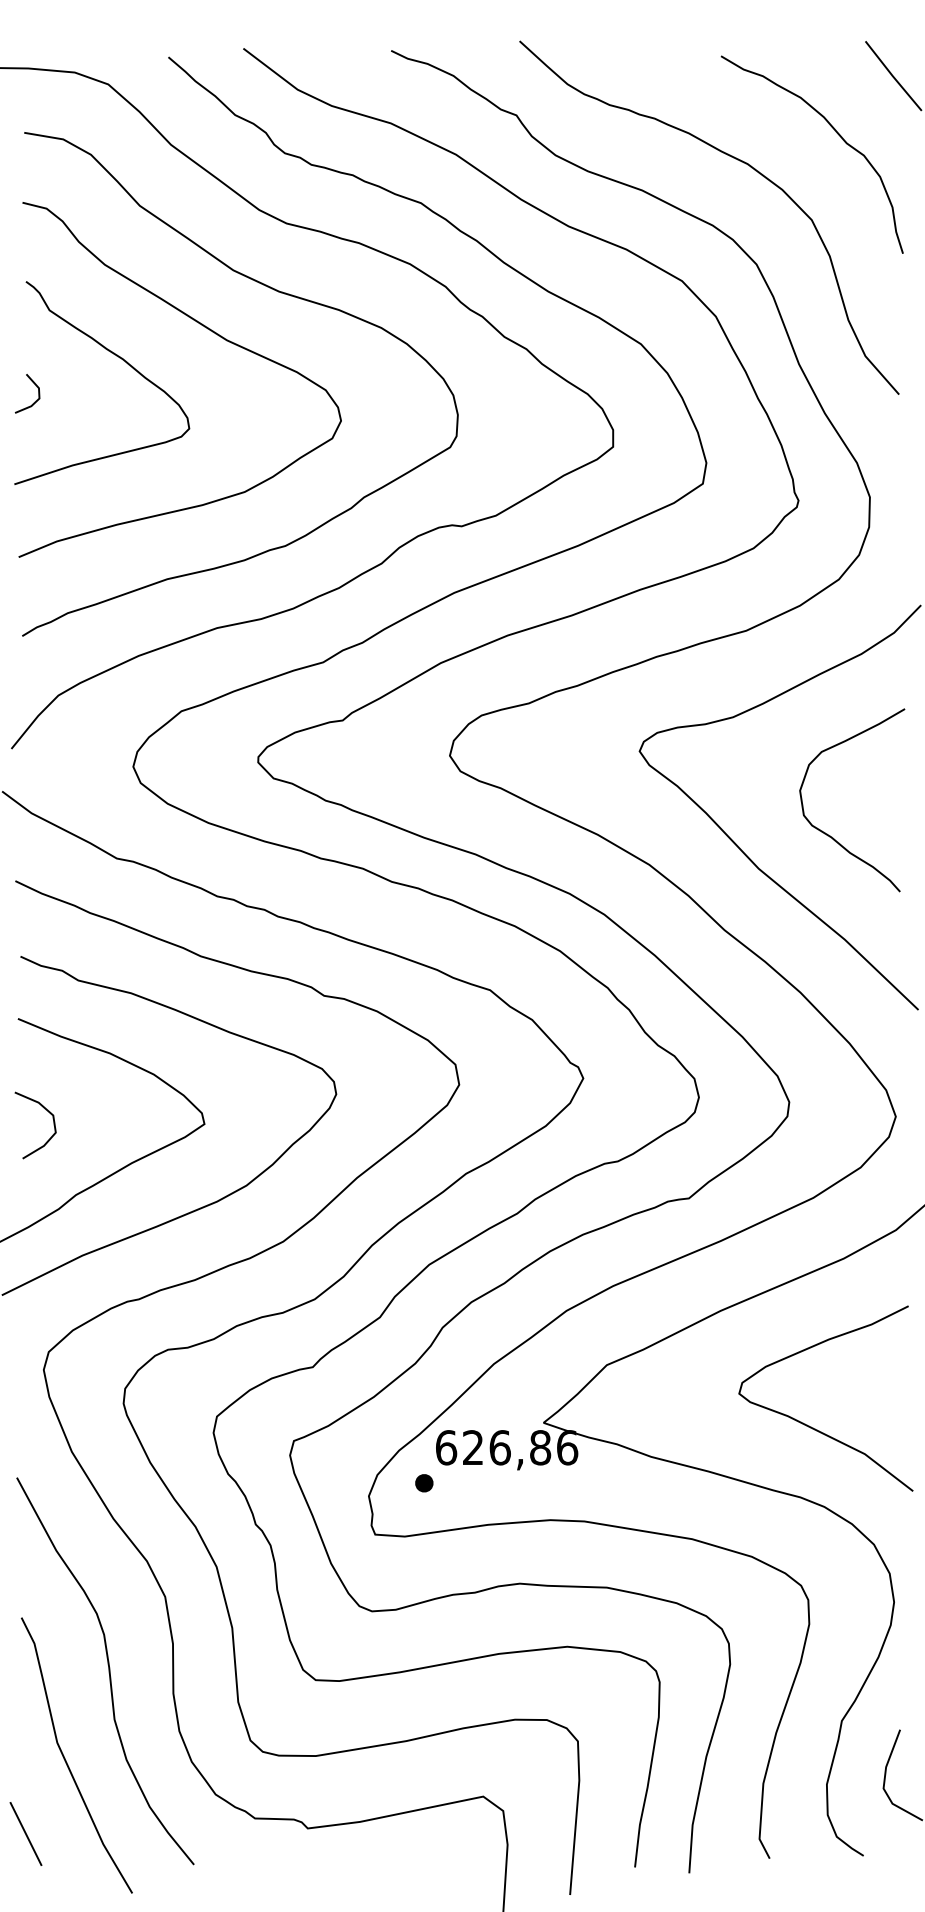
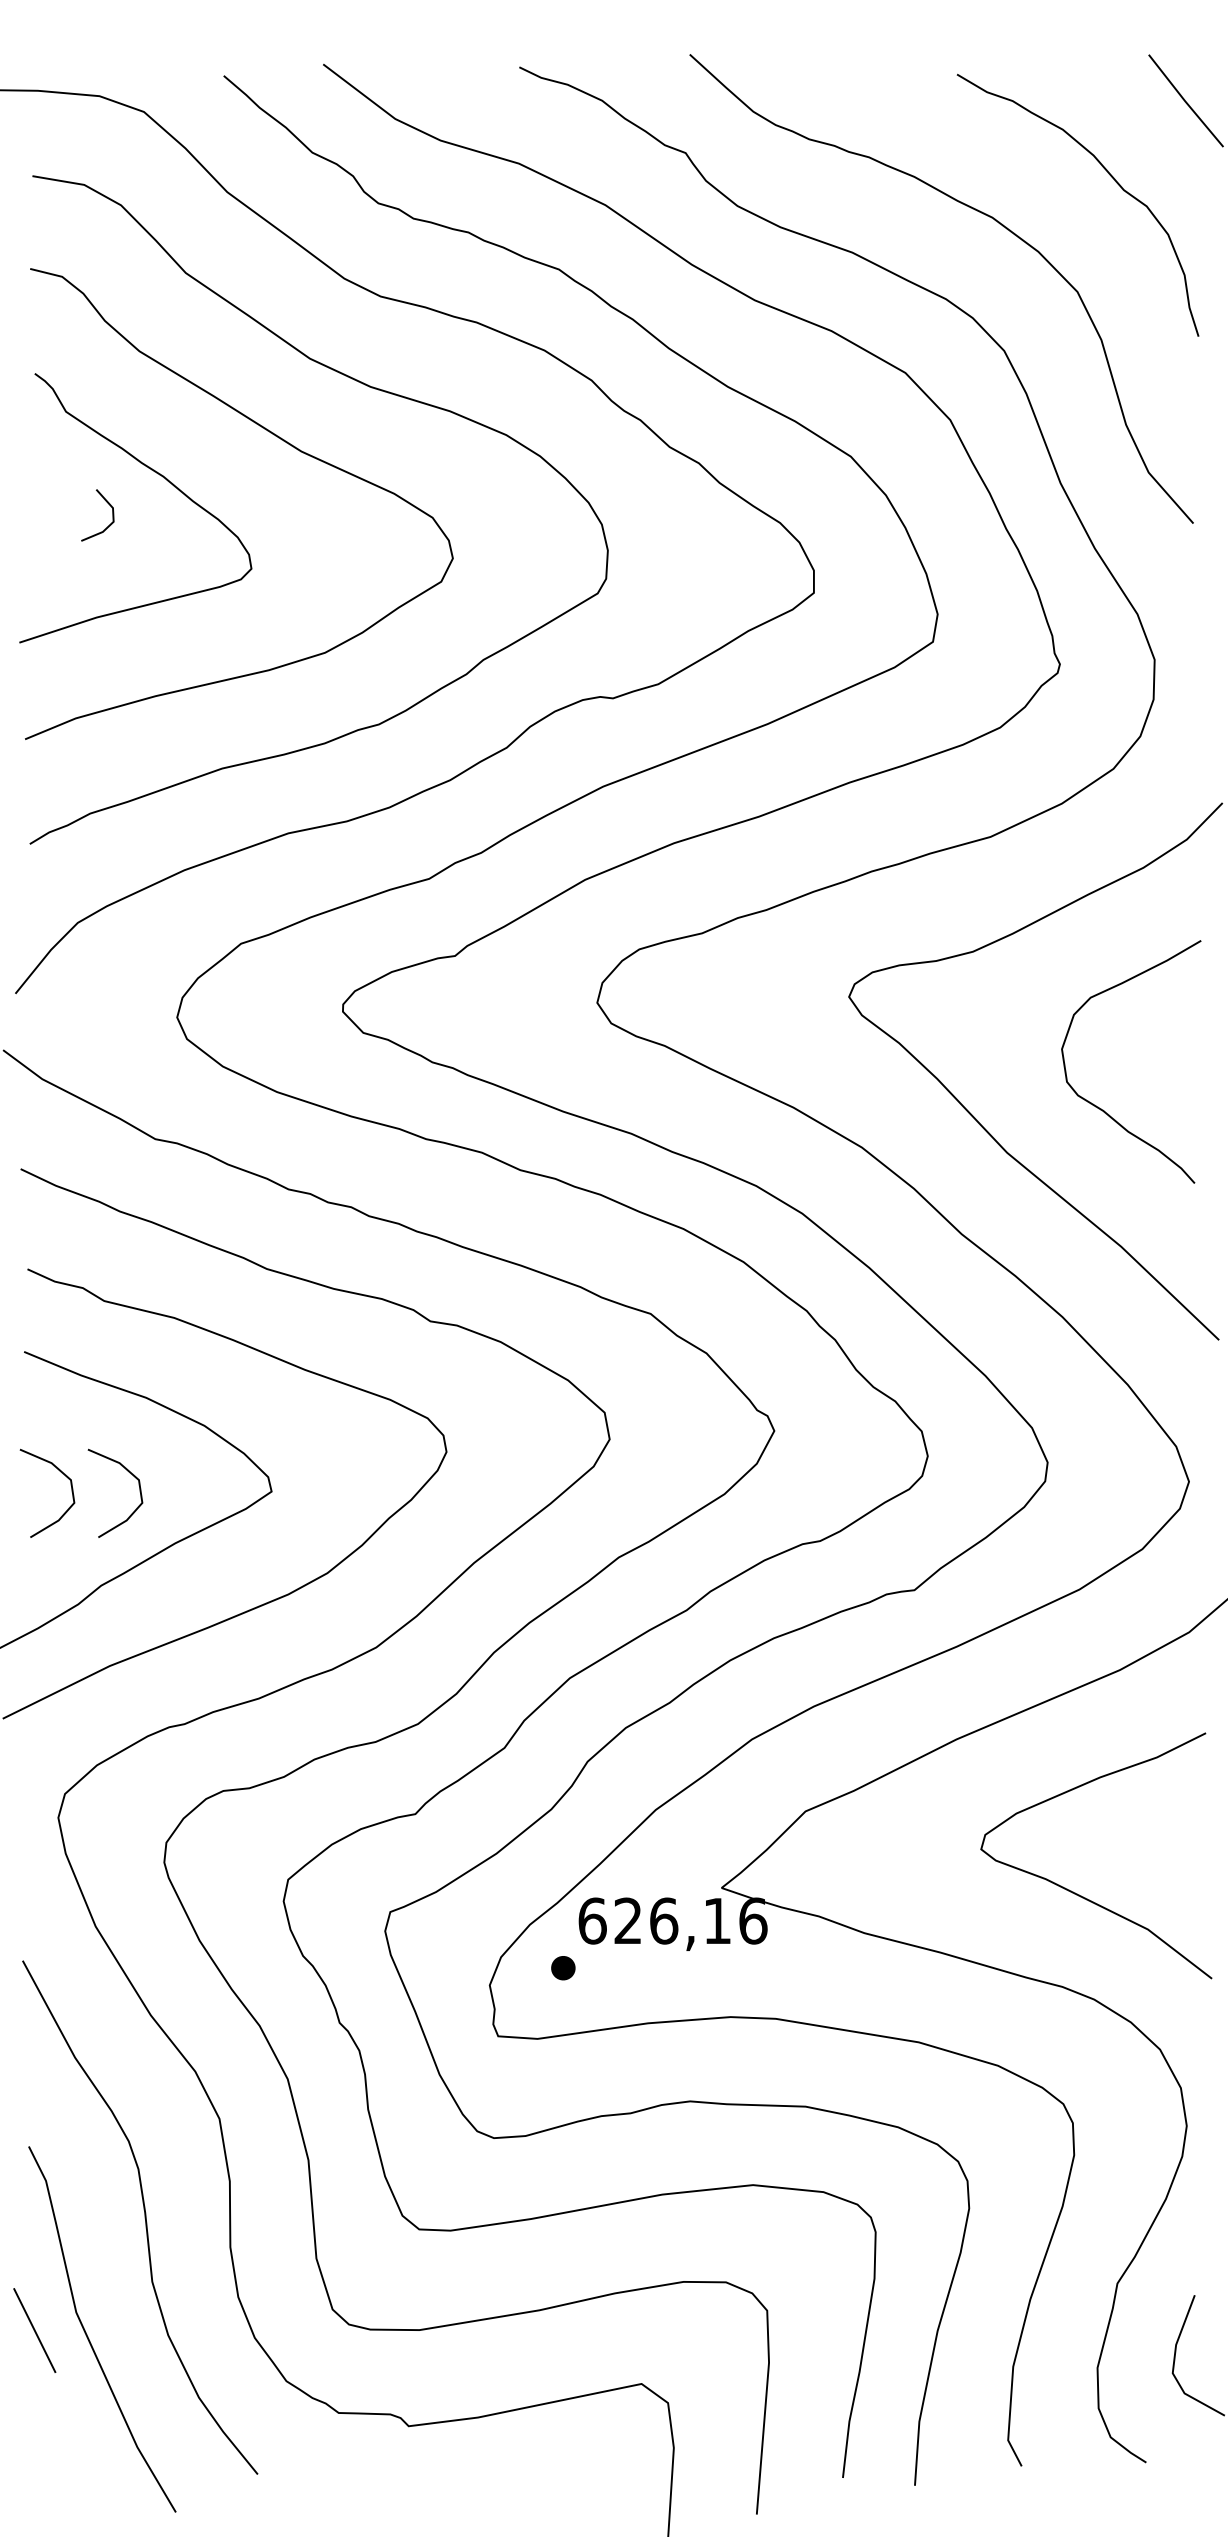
line: (35, 401) -> (108, 525), moved
curve: (97, 1110) -> (129, 1473), added
text: (540, 1447) -> (717, 1920), 626,86 -> 626,16
line: (25, 1833) -> (34, 2330), moved

